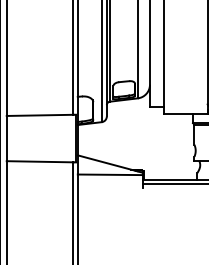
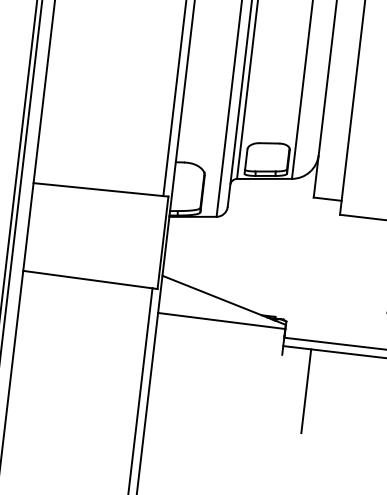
line: (157, 205) -> (305, 391), added

